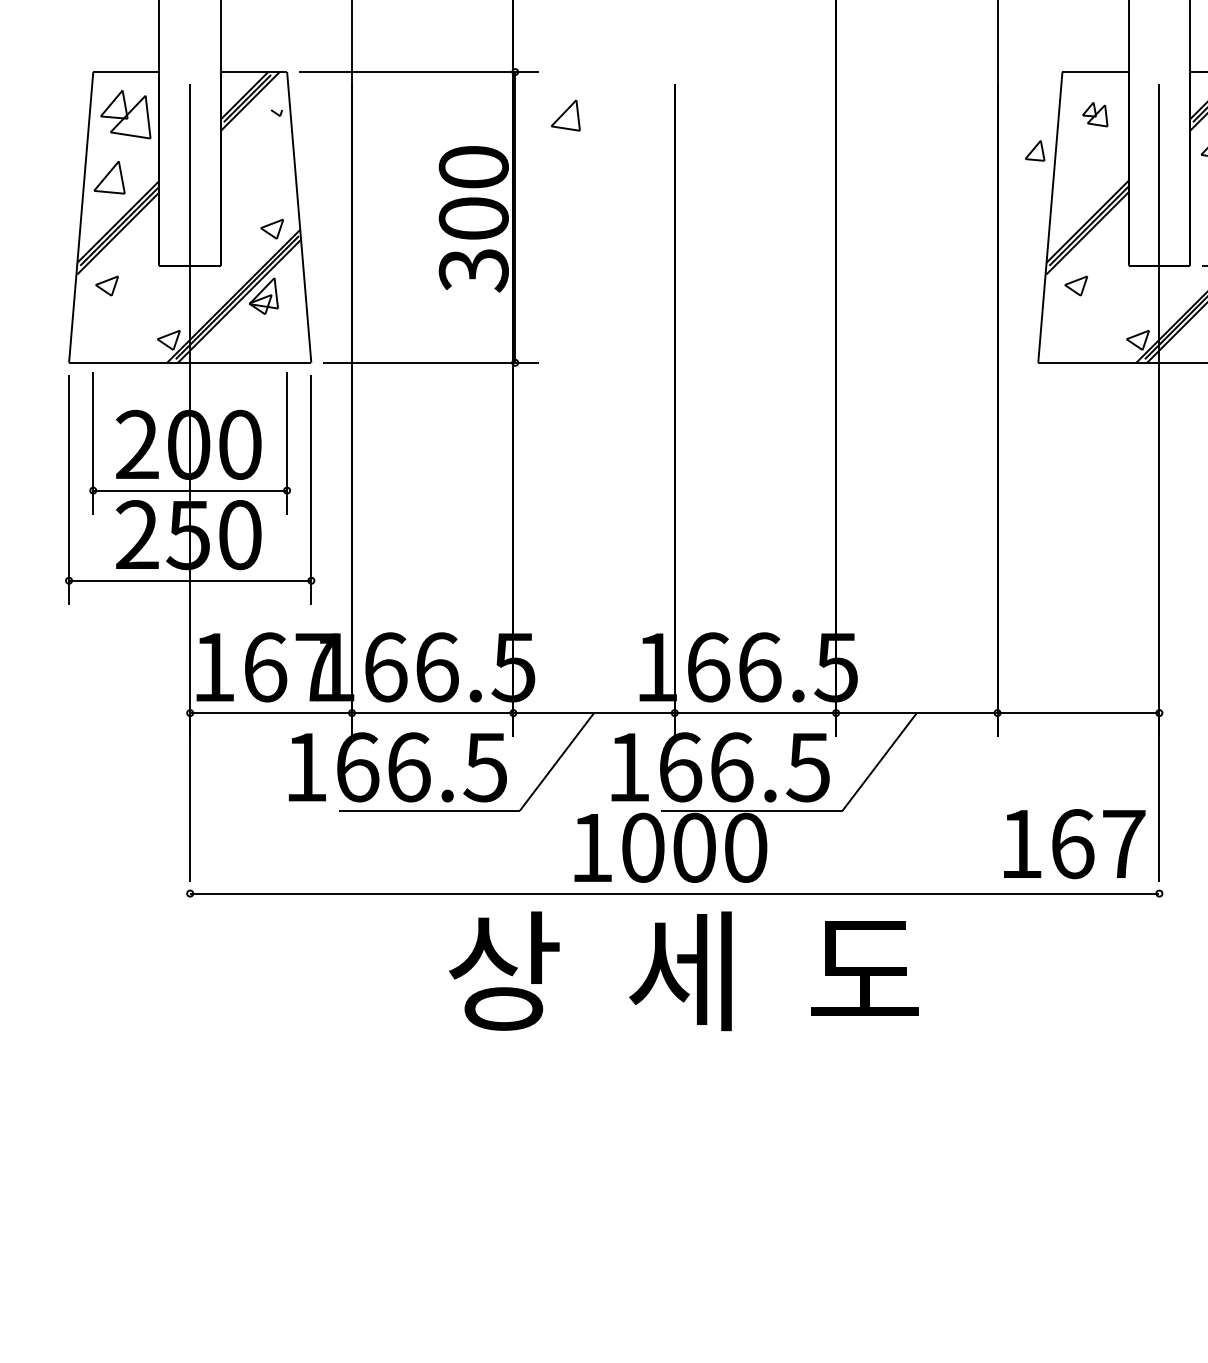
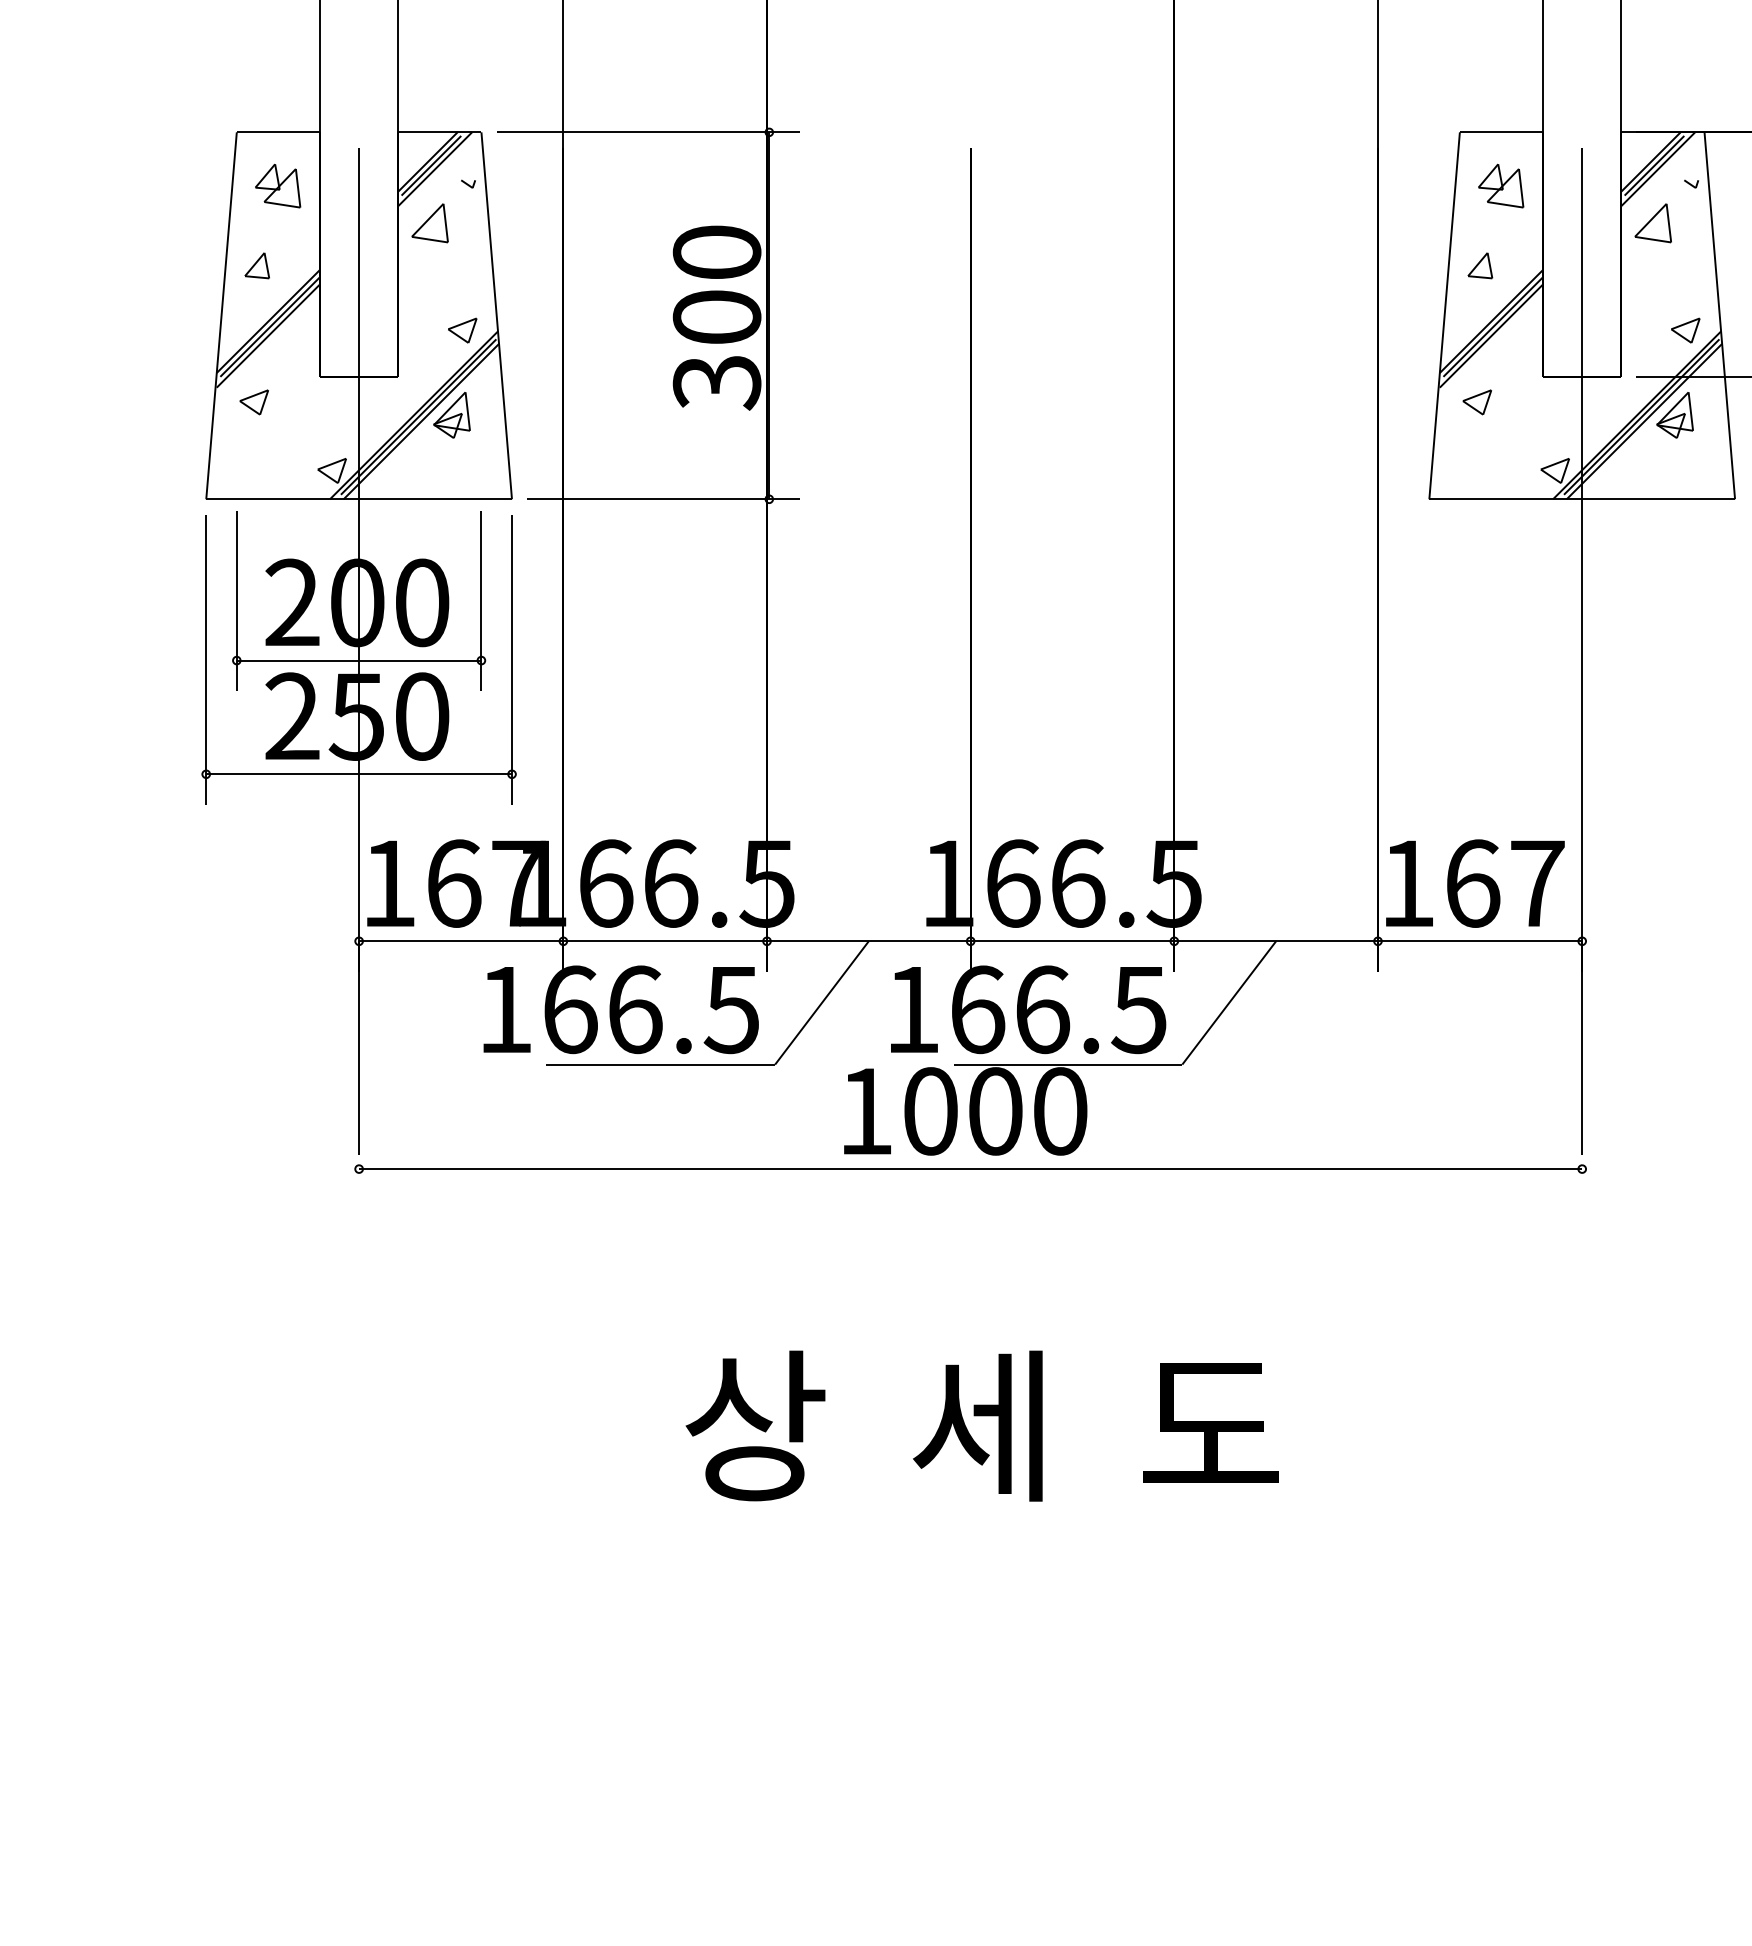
part: (126, 114) -> (278, 185), size x0.71
part: (1095, 114) -> (1501, 185), size x1.43
part: (565, 115) -> (429, 223), moved
part: (1035, 150) -> (1480, 265), moved
part: (108, 177) -> (256, 265), size x0.62
text: (1074, 843) -> (1475, 883), moved
text: (683, 970) -> (981, 1425), moved

